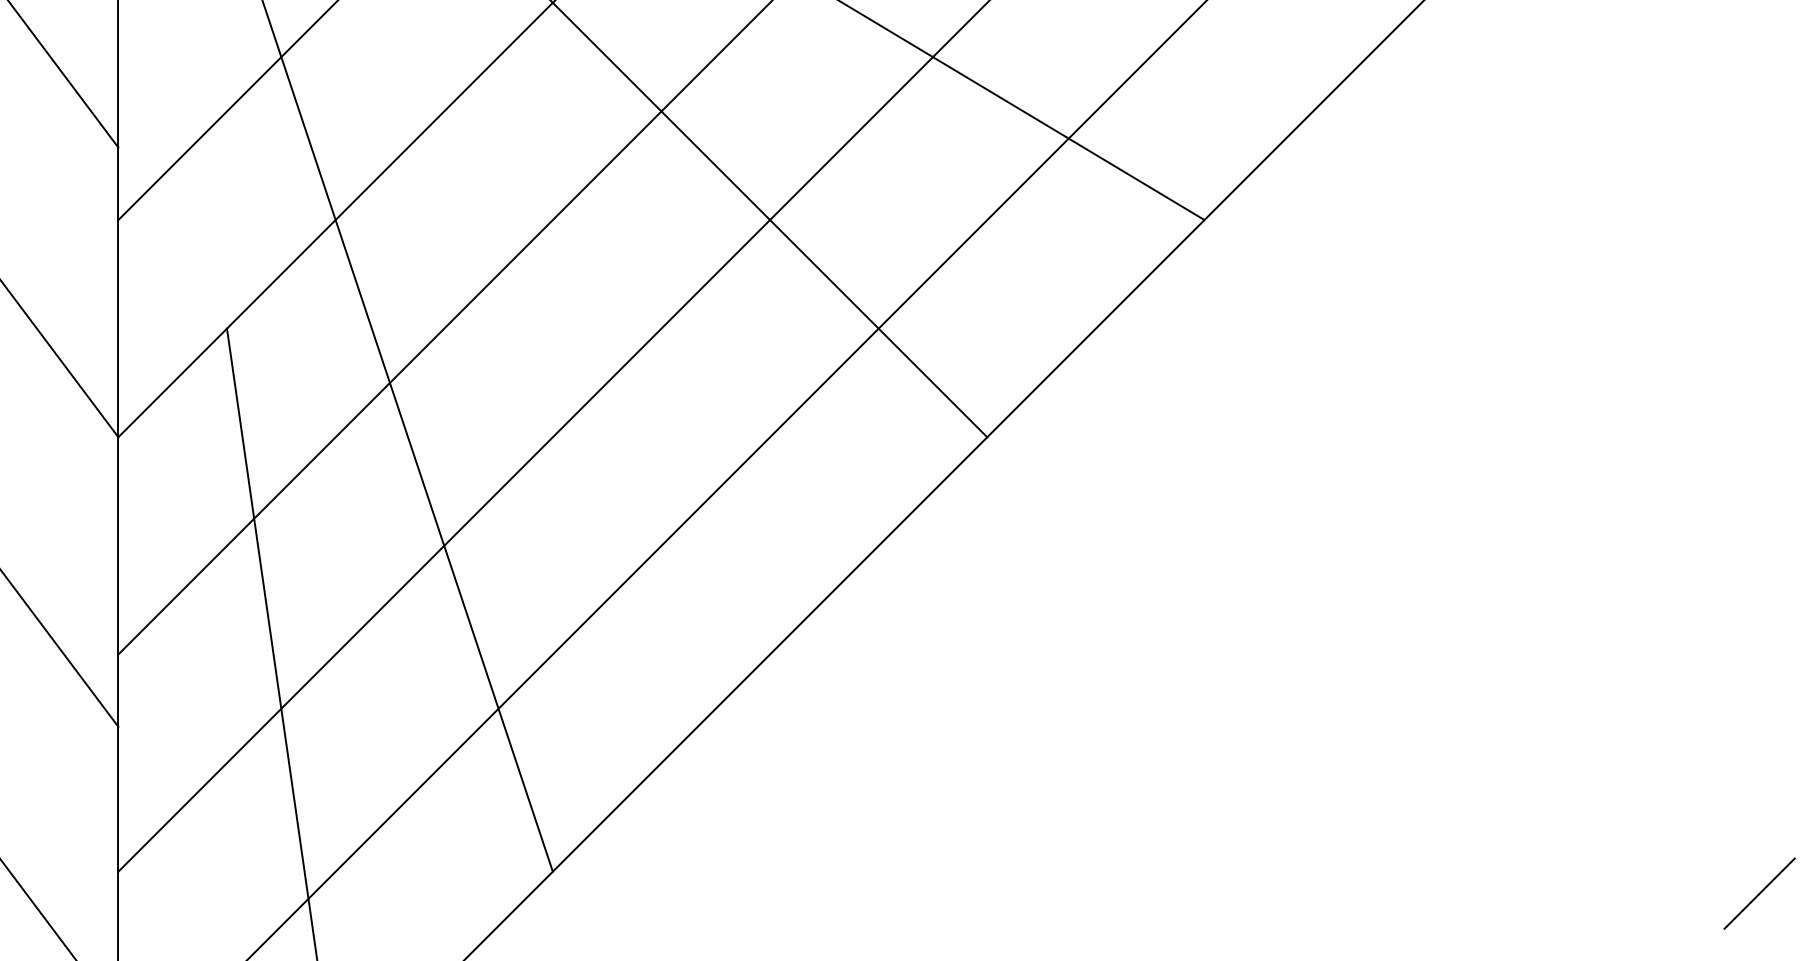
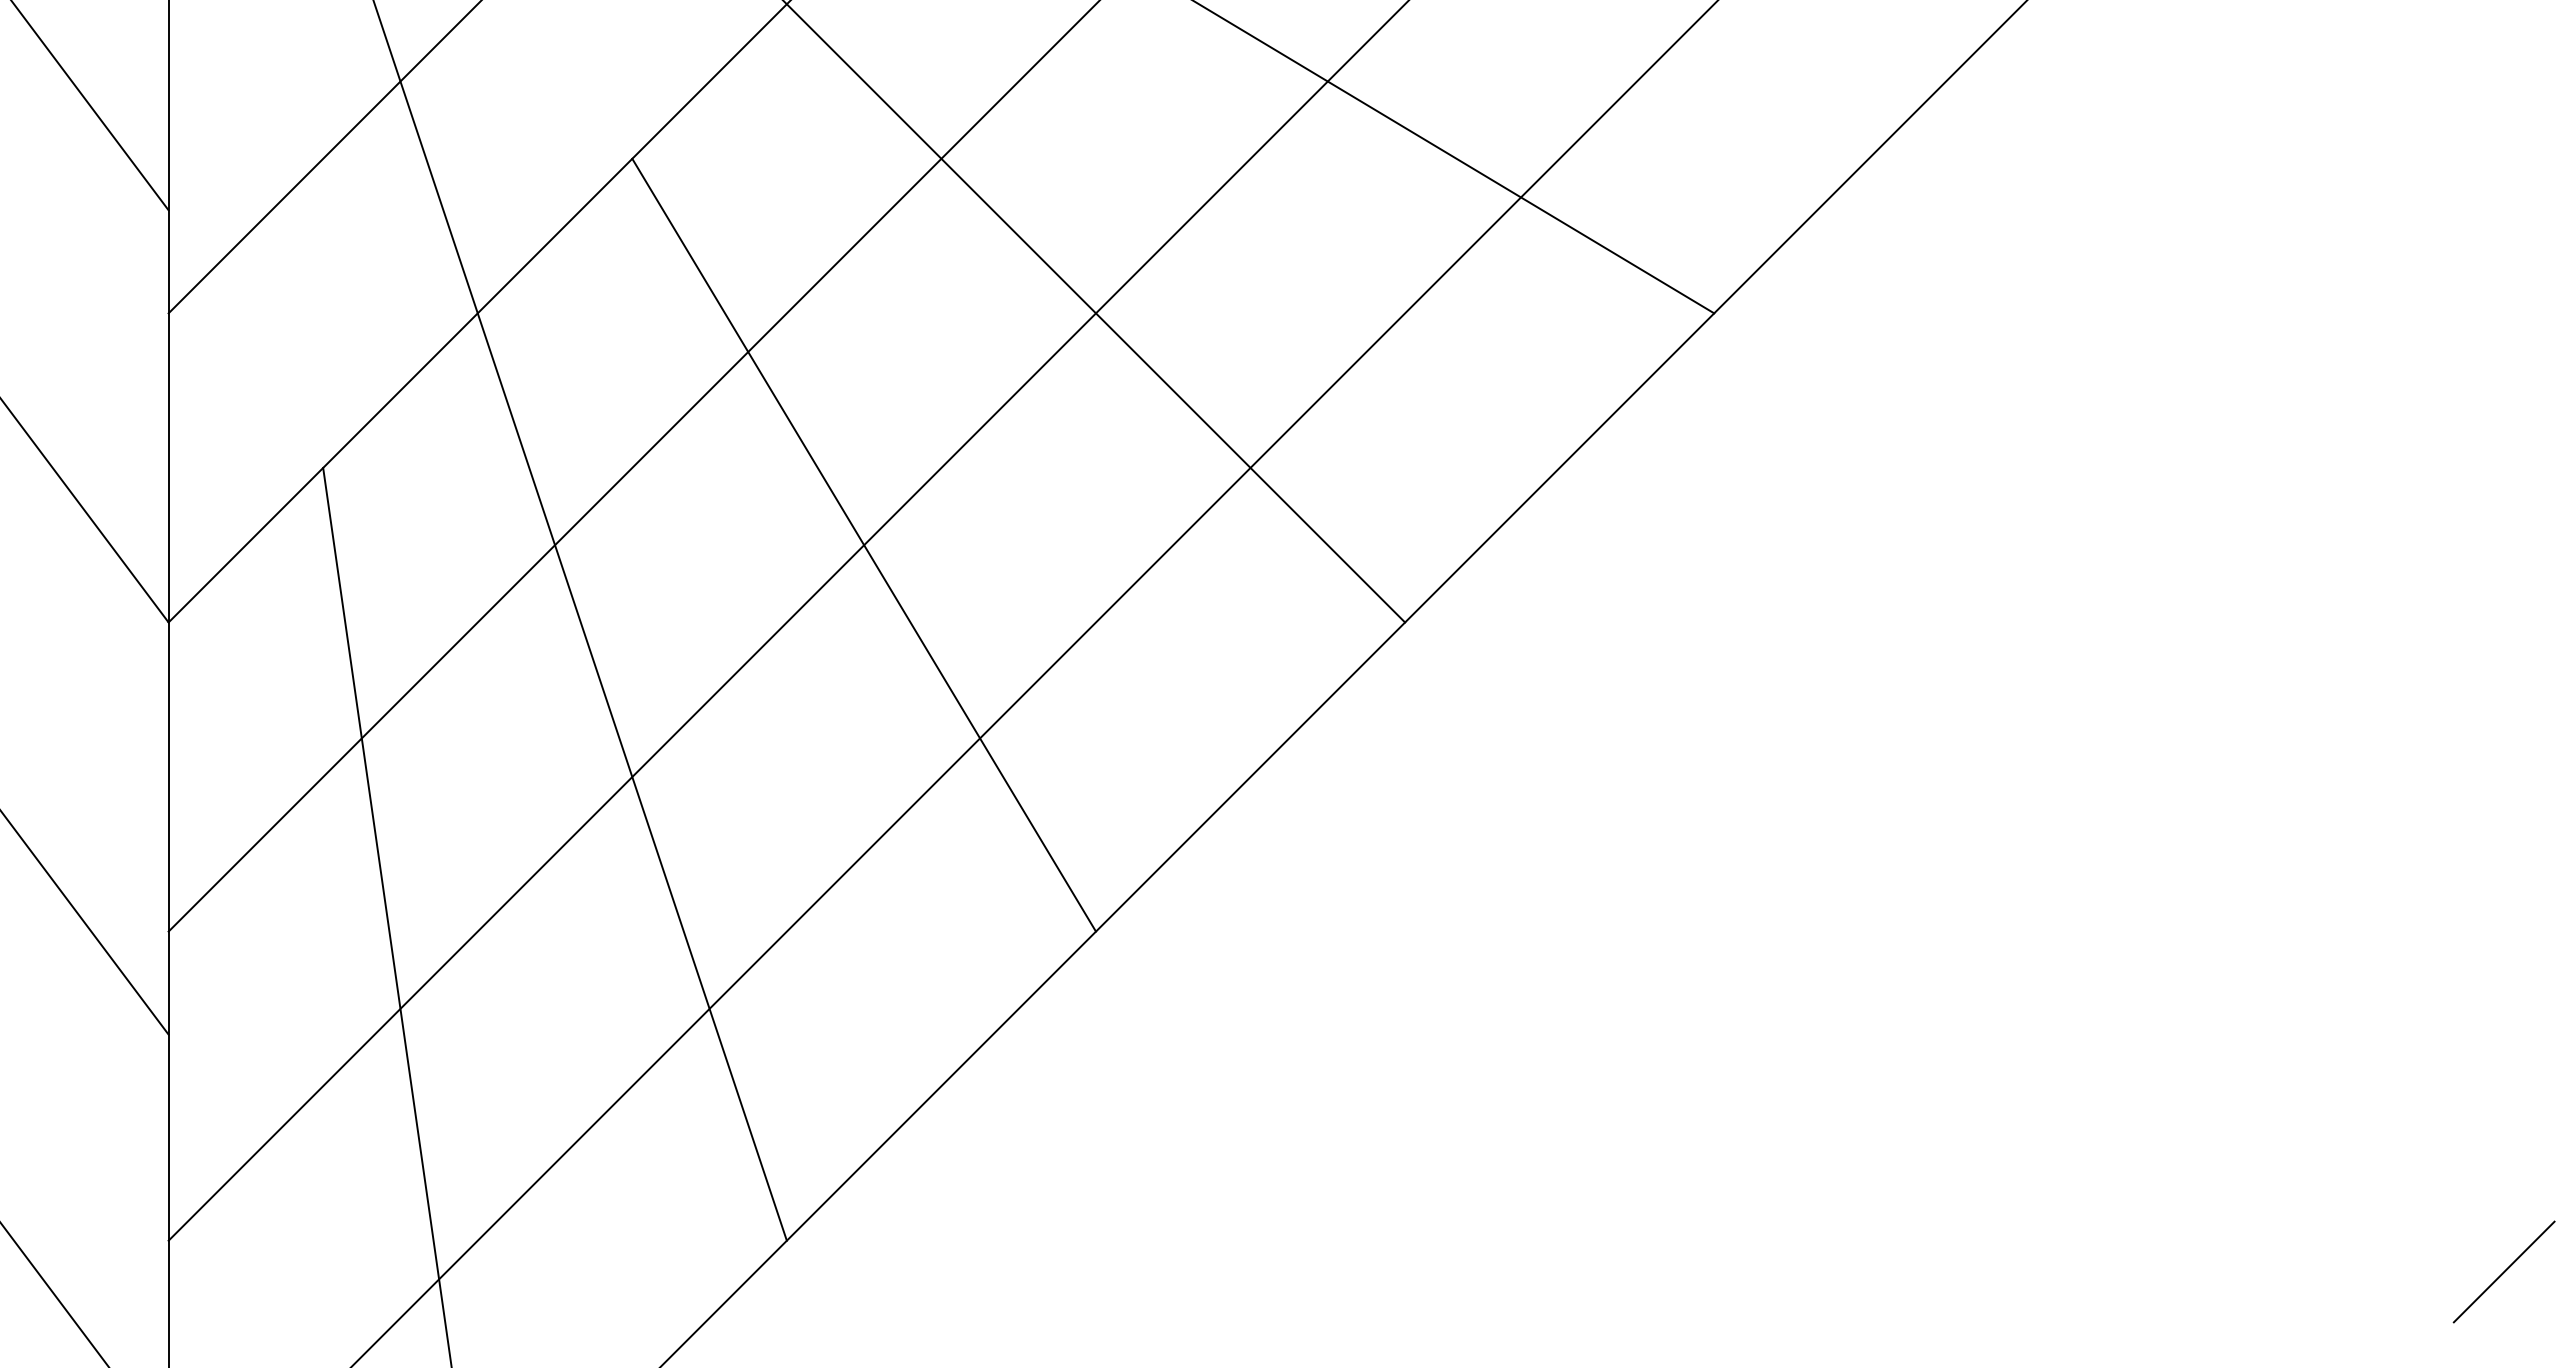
line: (606, 382) -> (863, 544), added

